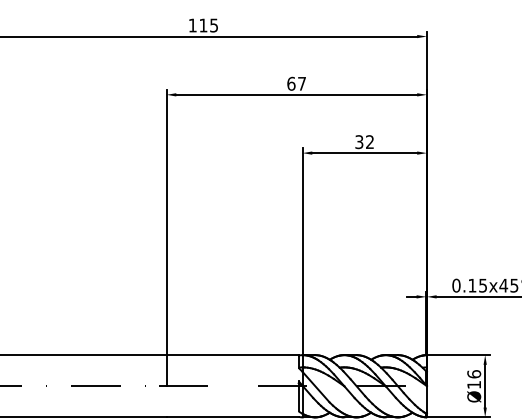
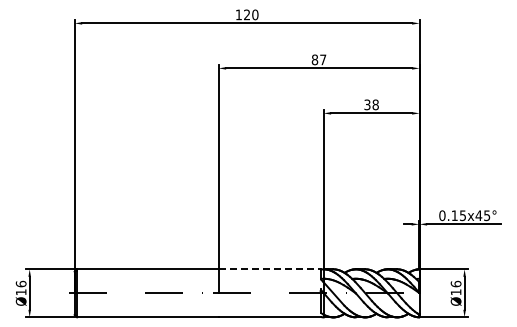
text: (209, 25) -> (251, 14), 115 -> 120
text: (290, 83) -> (314, 59), 67 -> 87
text: (369, 141) -> (375, 104), 32 -> 38
line: (232, 355) -> (269, 269), solid -> dashed

